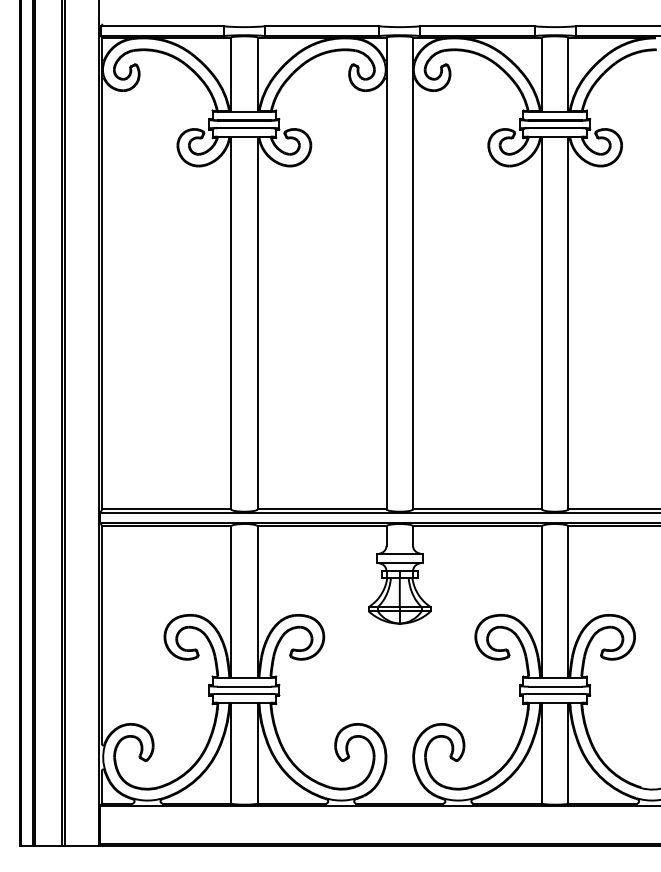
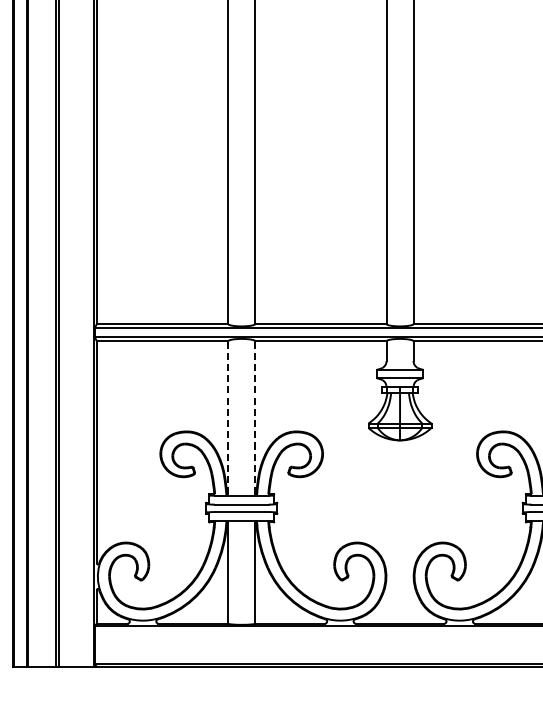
line: (231, 600) -> (228, 416), solid -> dashed
line: (257, 600) -> (255, 416), solid -> dashed

